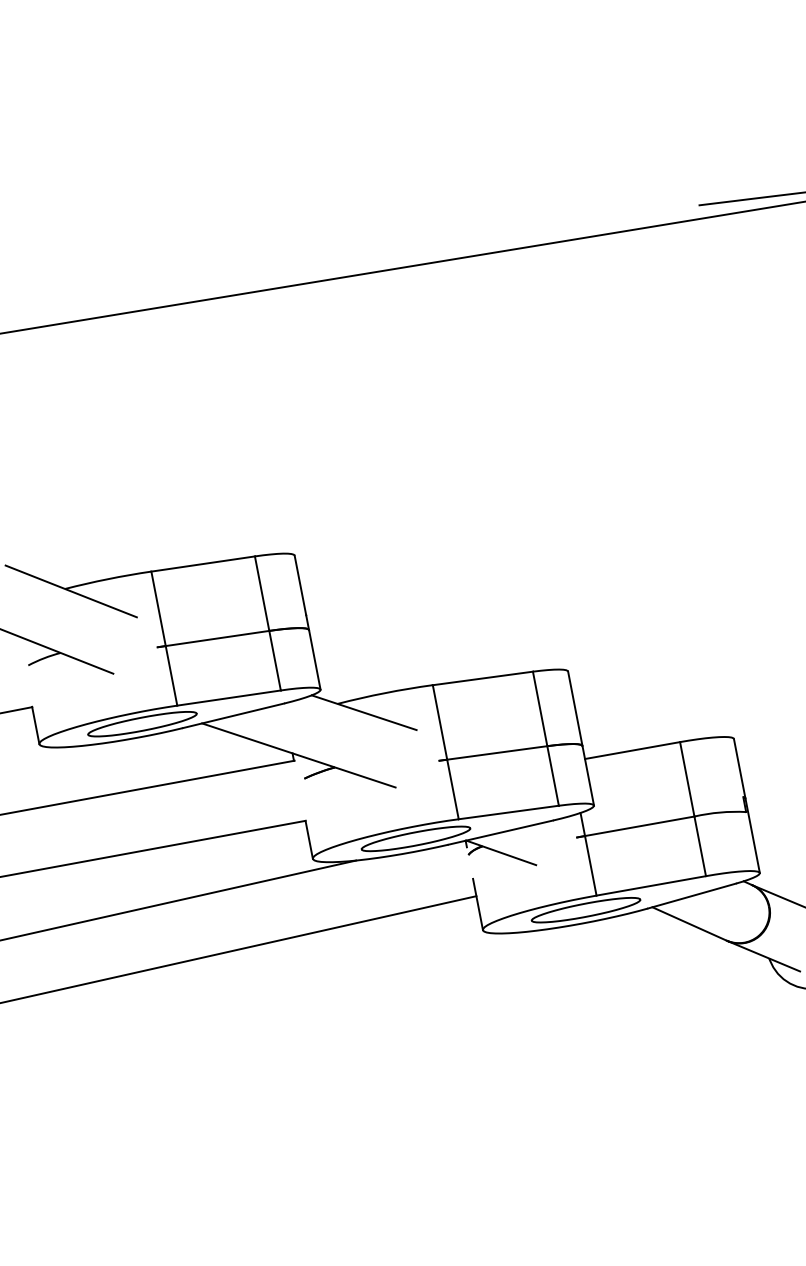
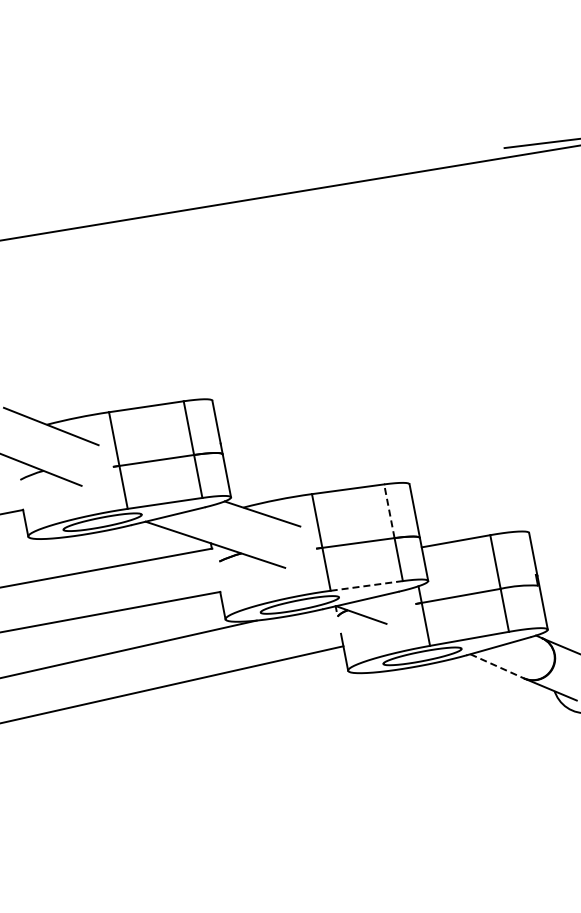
line: (540, 707) -> (389, 510), solid -> dashed
line: (509, 811) -> (367, 585), solid -> dashed
line: (690, 924) -> (497, 666), solid -> dashed

